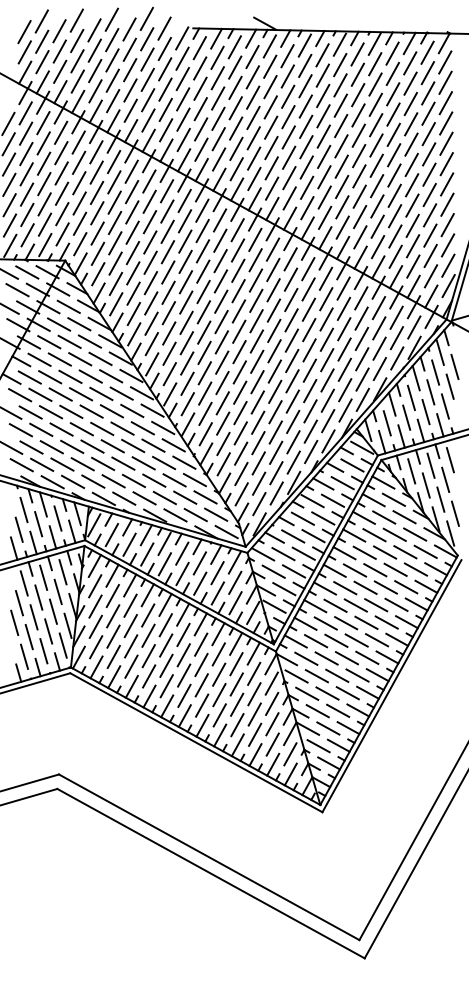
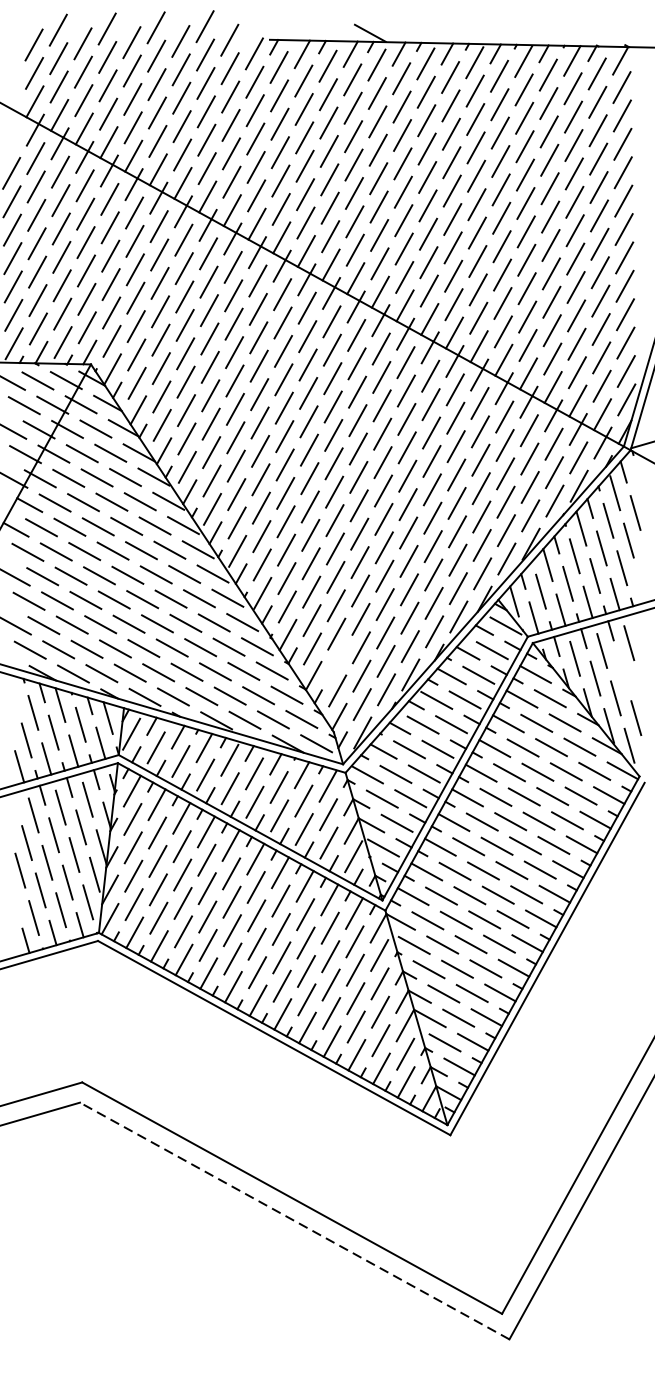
line: (241, 473) -> (337, 661), removed
line: (445, 479) -> (622, 670), removed
line: (210, 873) -> (293, 1220), solid -> dashed

